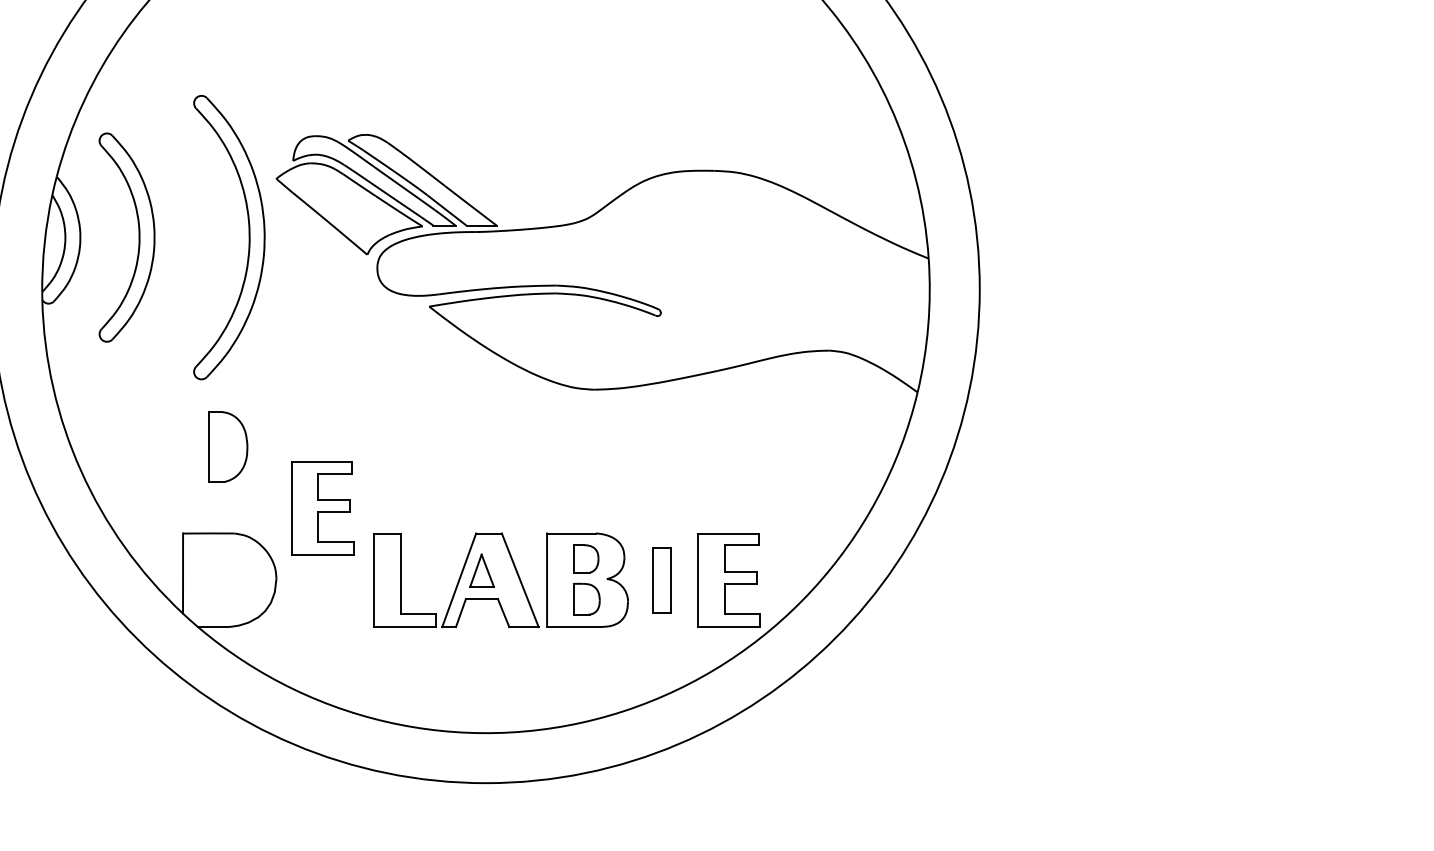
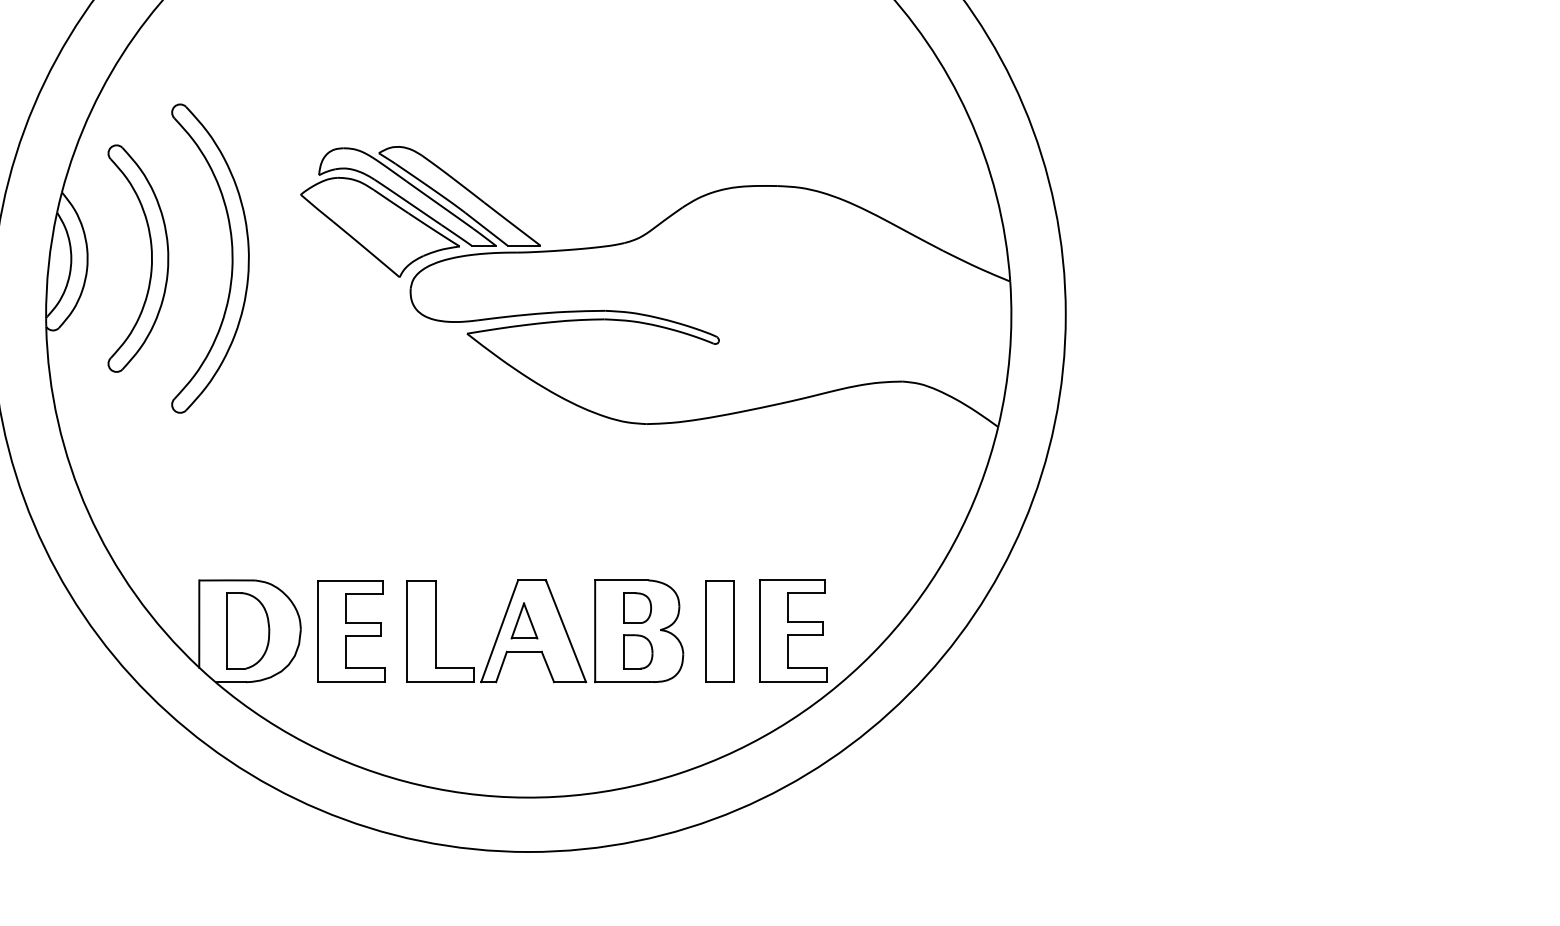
part: (248, 237) -> (231, 258), moved
part: (228, 446) -> (248, 630), moved
part: (322, 508) -> (350, 631), moved
part: (661, 580) -> (719, 631), size x1.43

